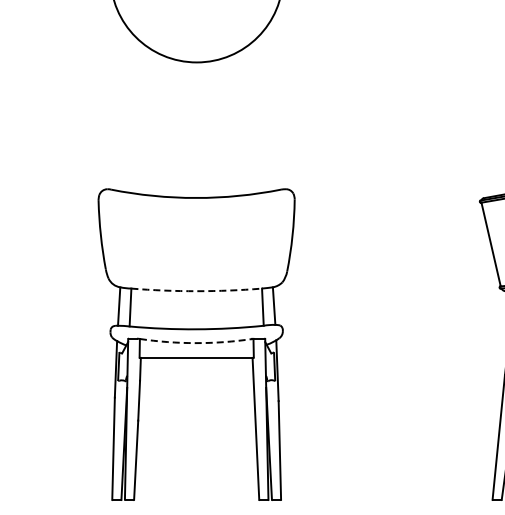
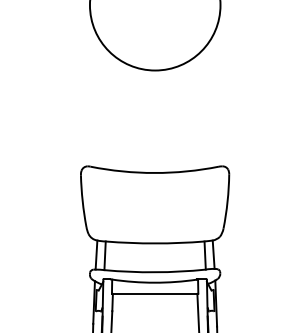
arc: (196, 291) -> (154, 243), dashed -> solid
arc: (195, 343) -> (154, 282), dashed -> solid

